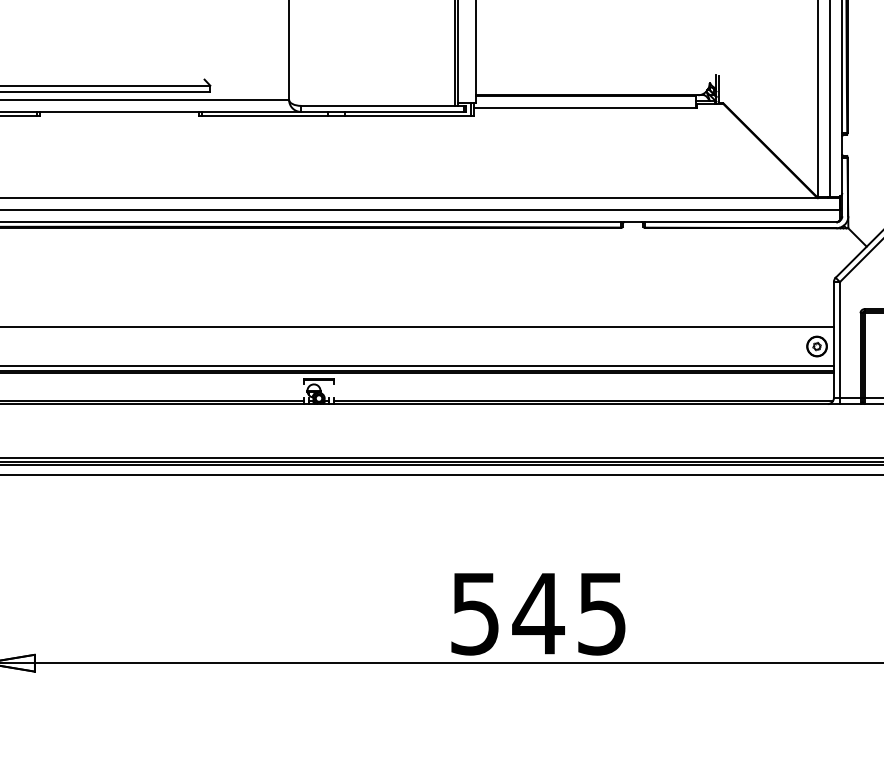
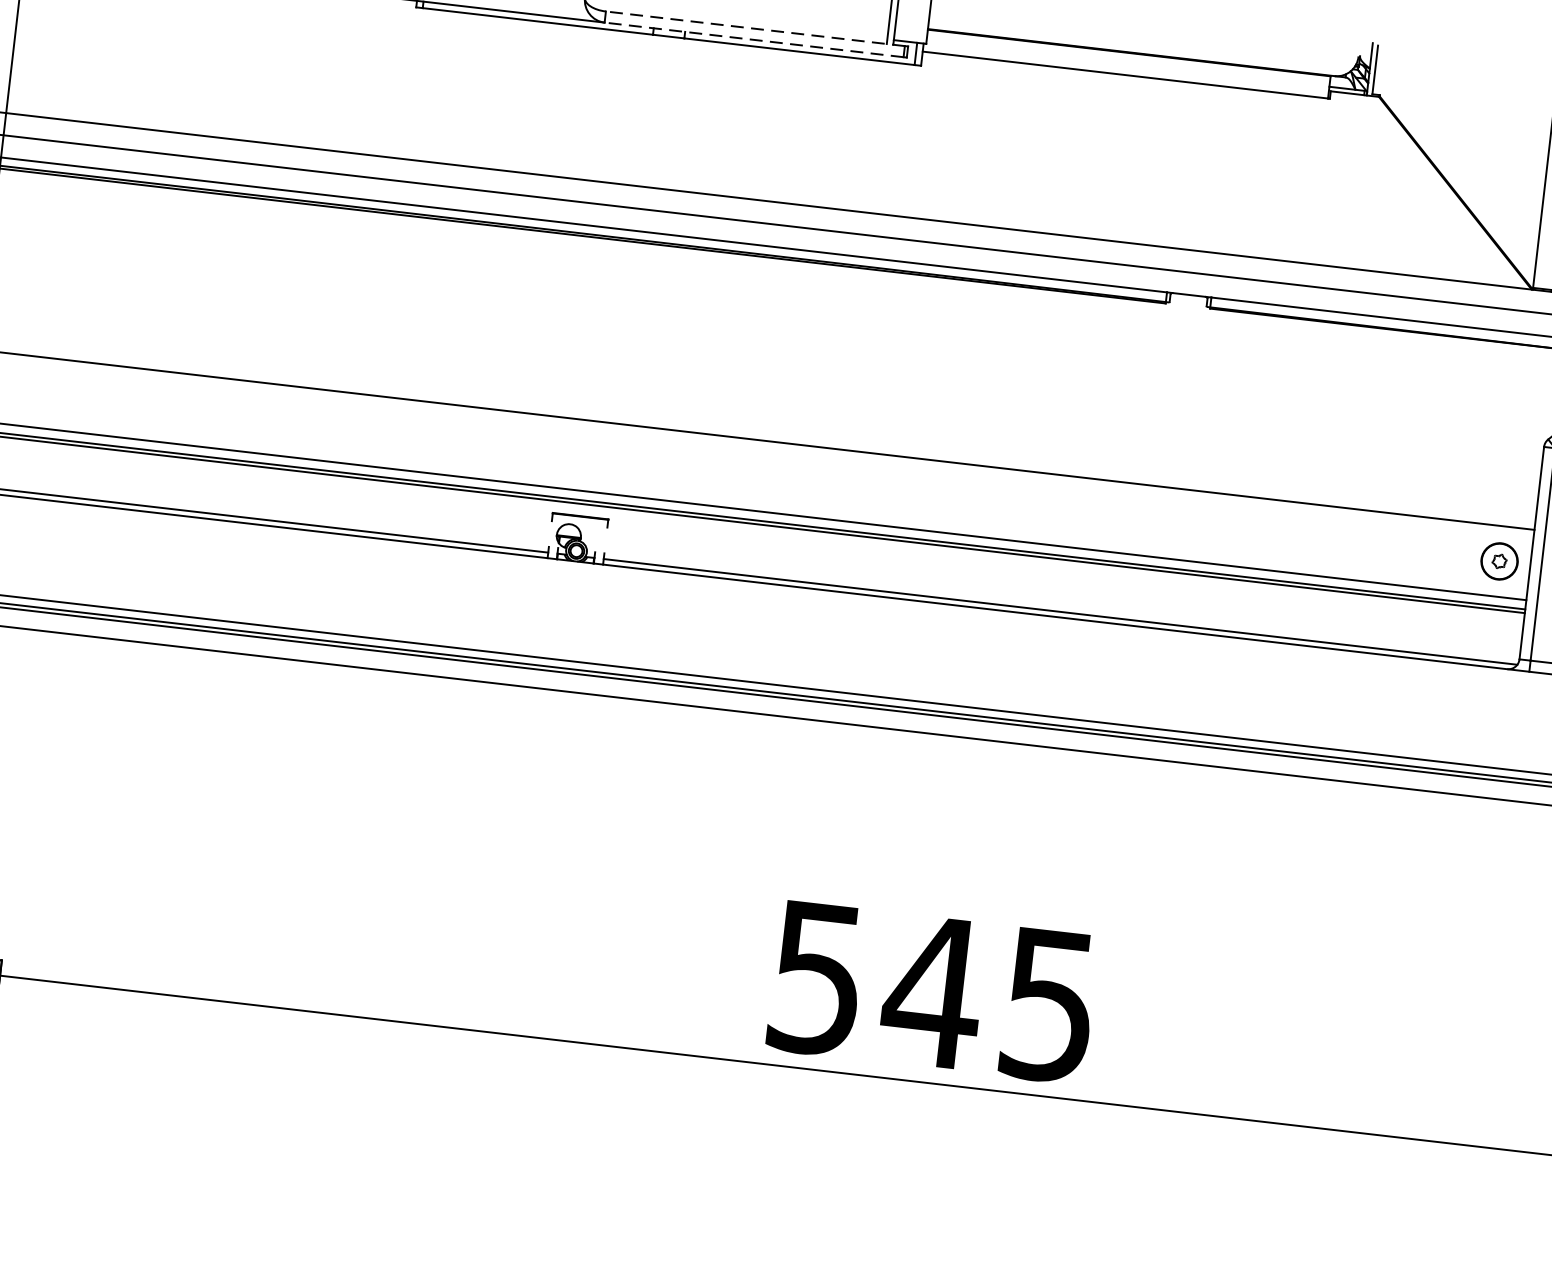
line: (382, 105) -> (754, 27), solid -> dashed
line: (382, 111) -> (753, 38), solid -> dashed

